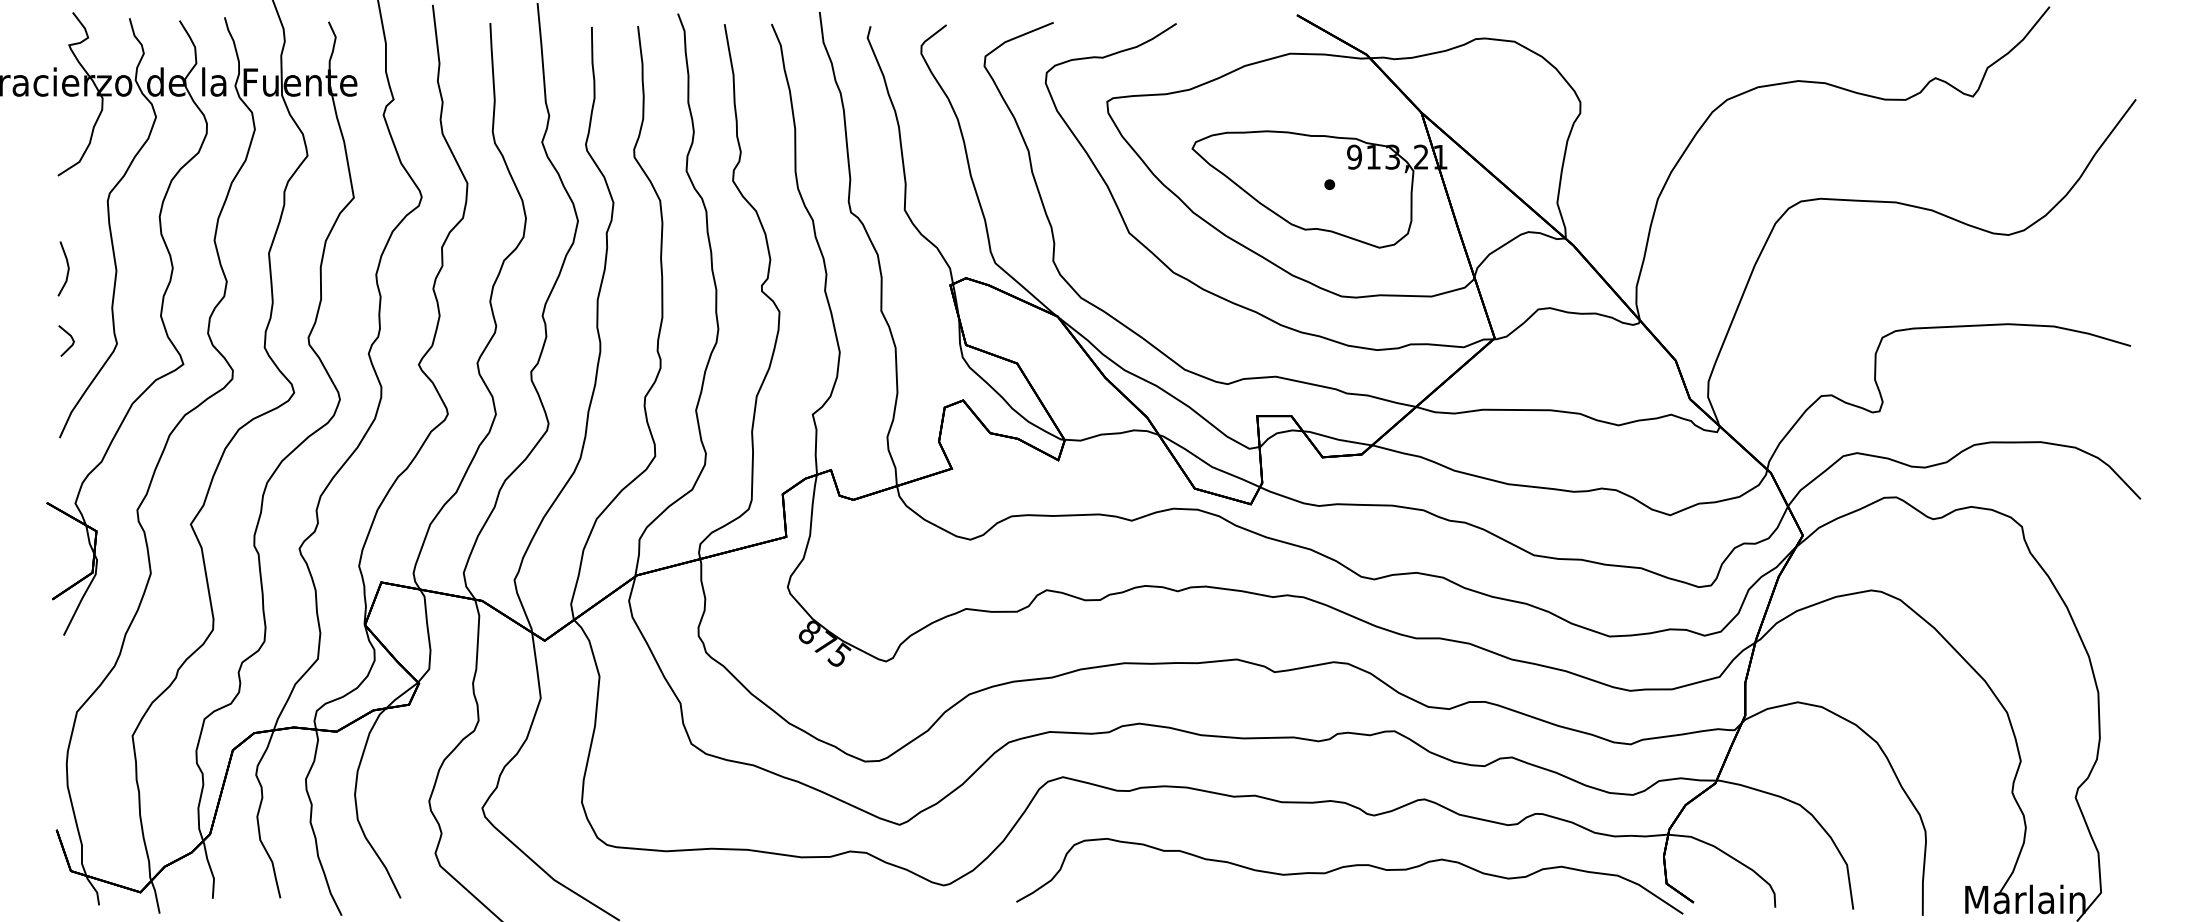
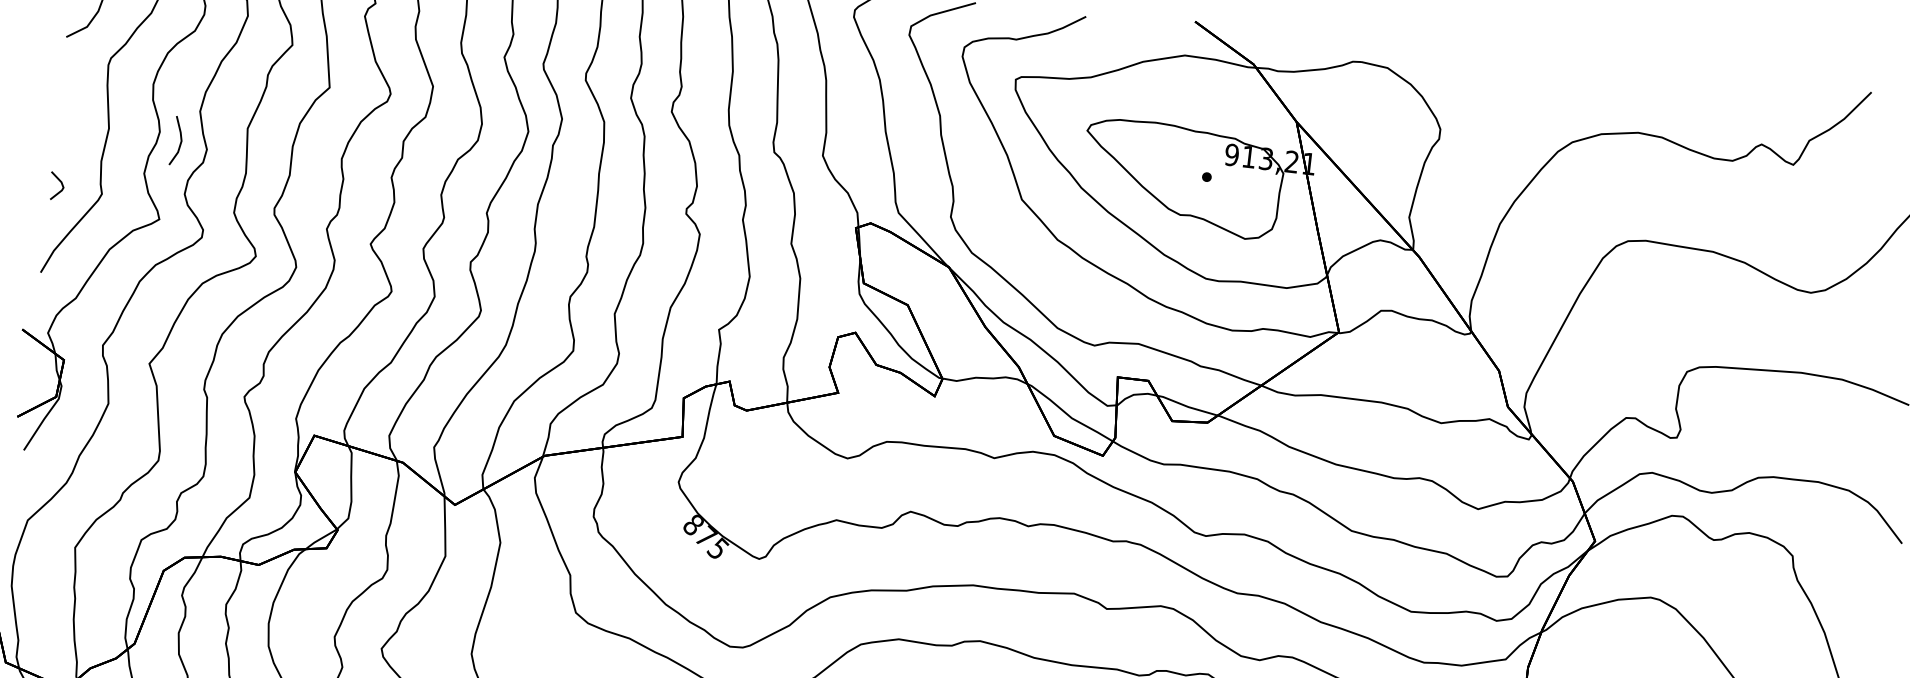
line: (67, 268) -> (180, 140), moved

